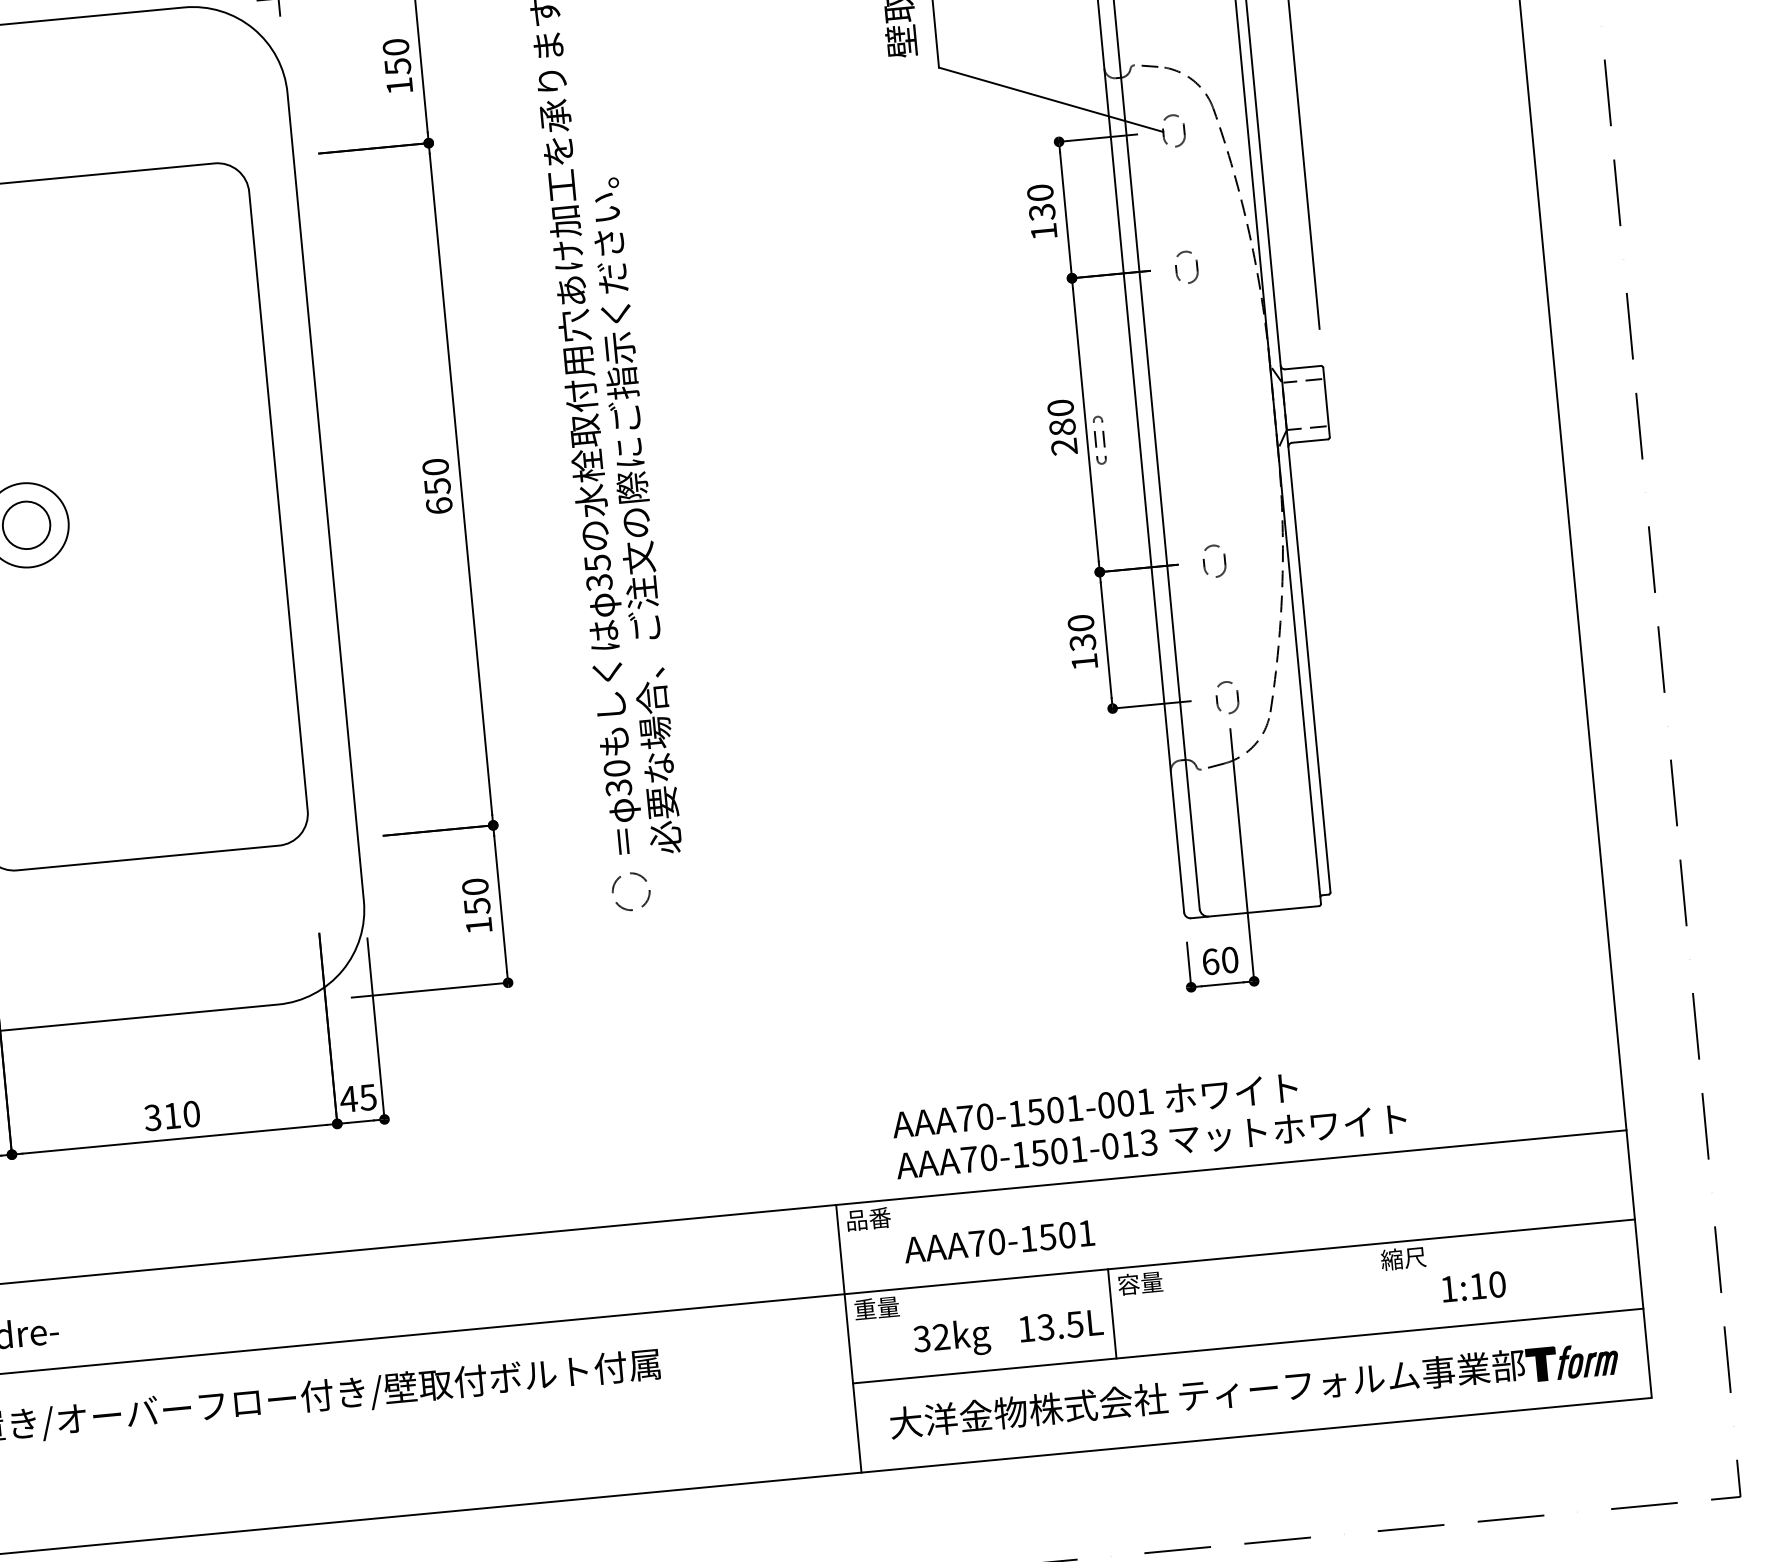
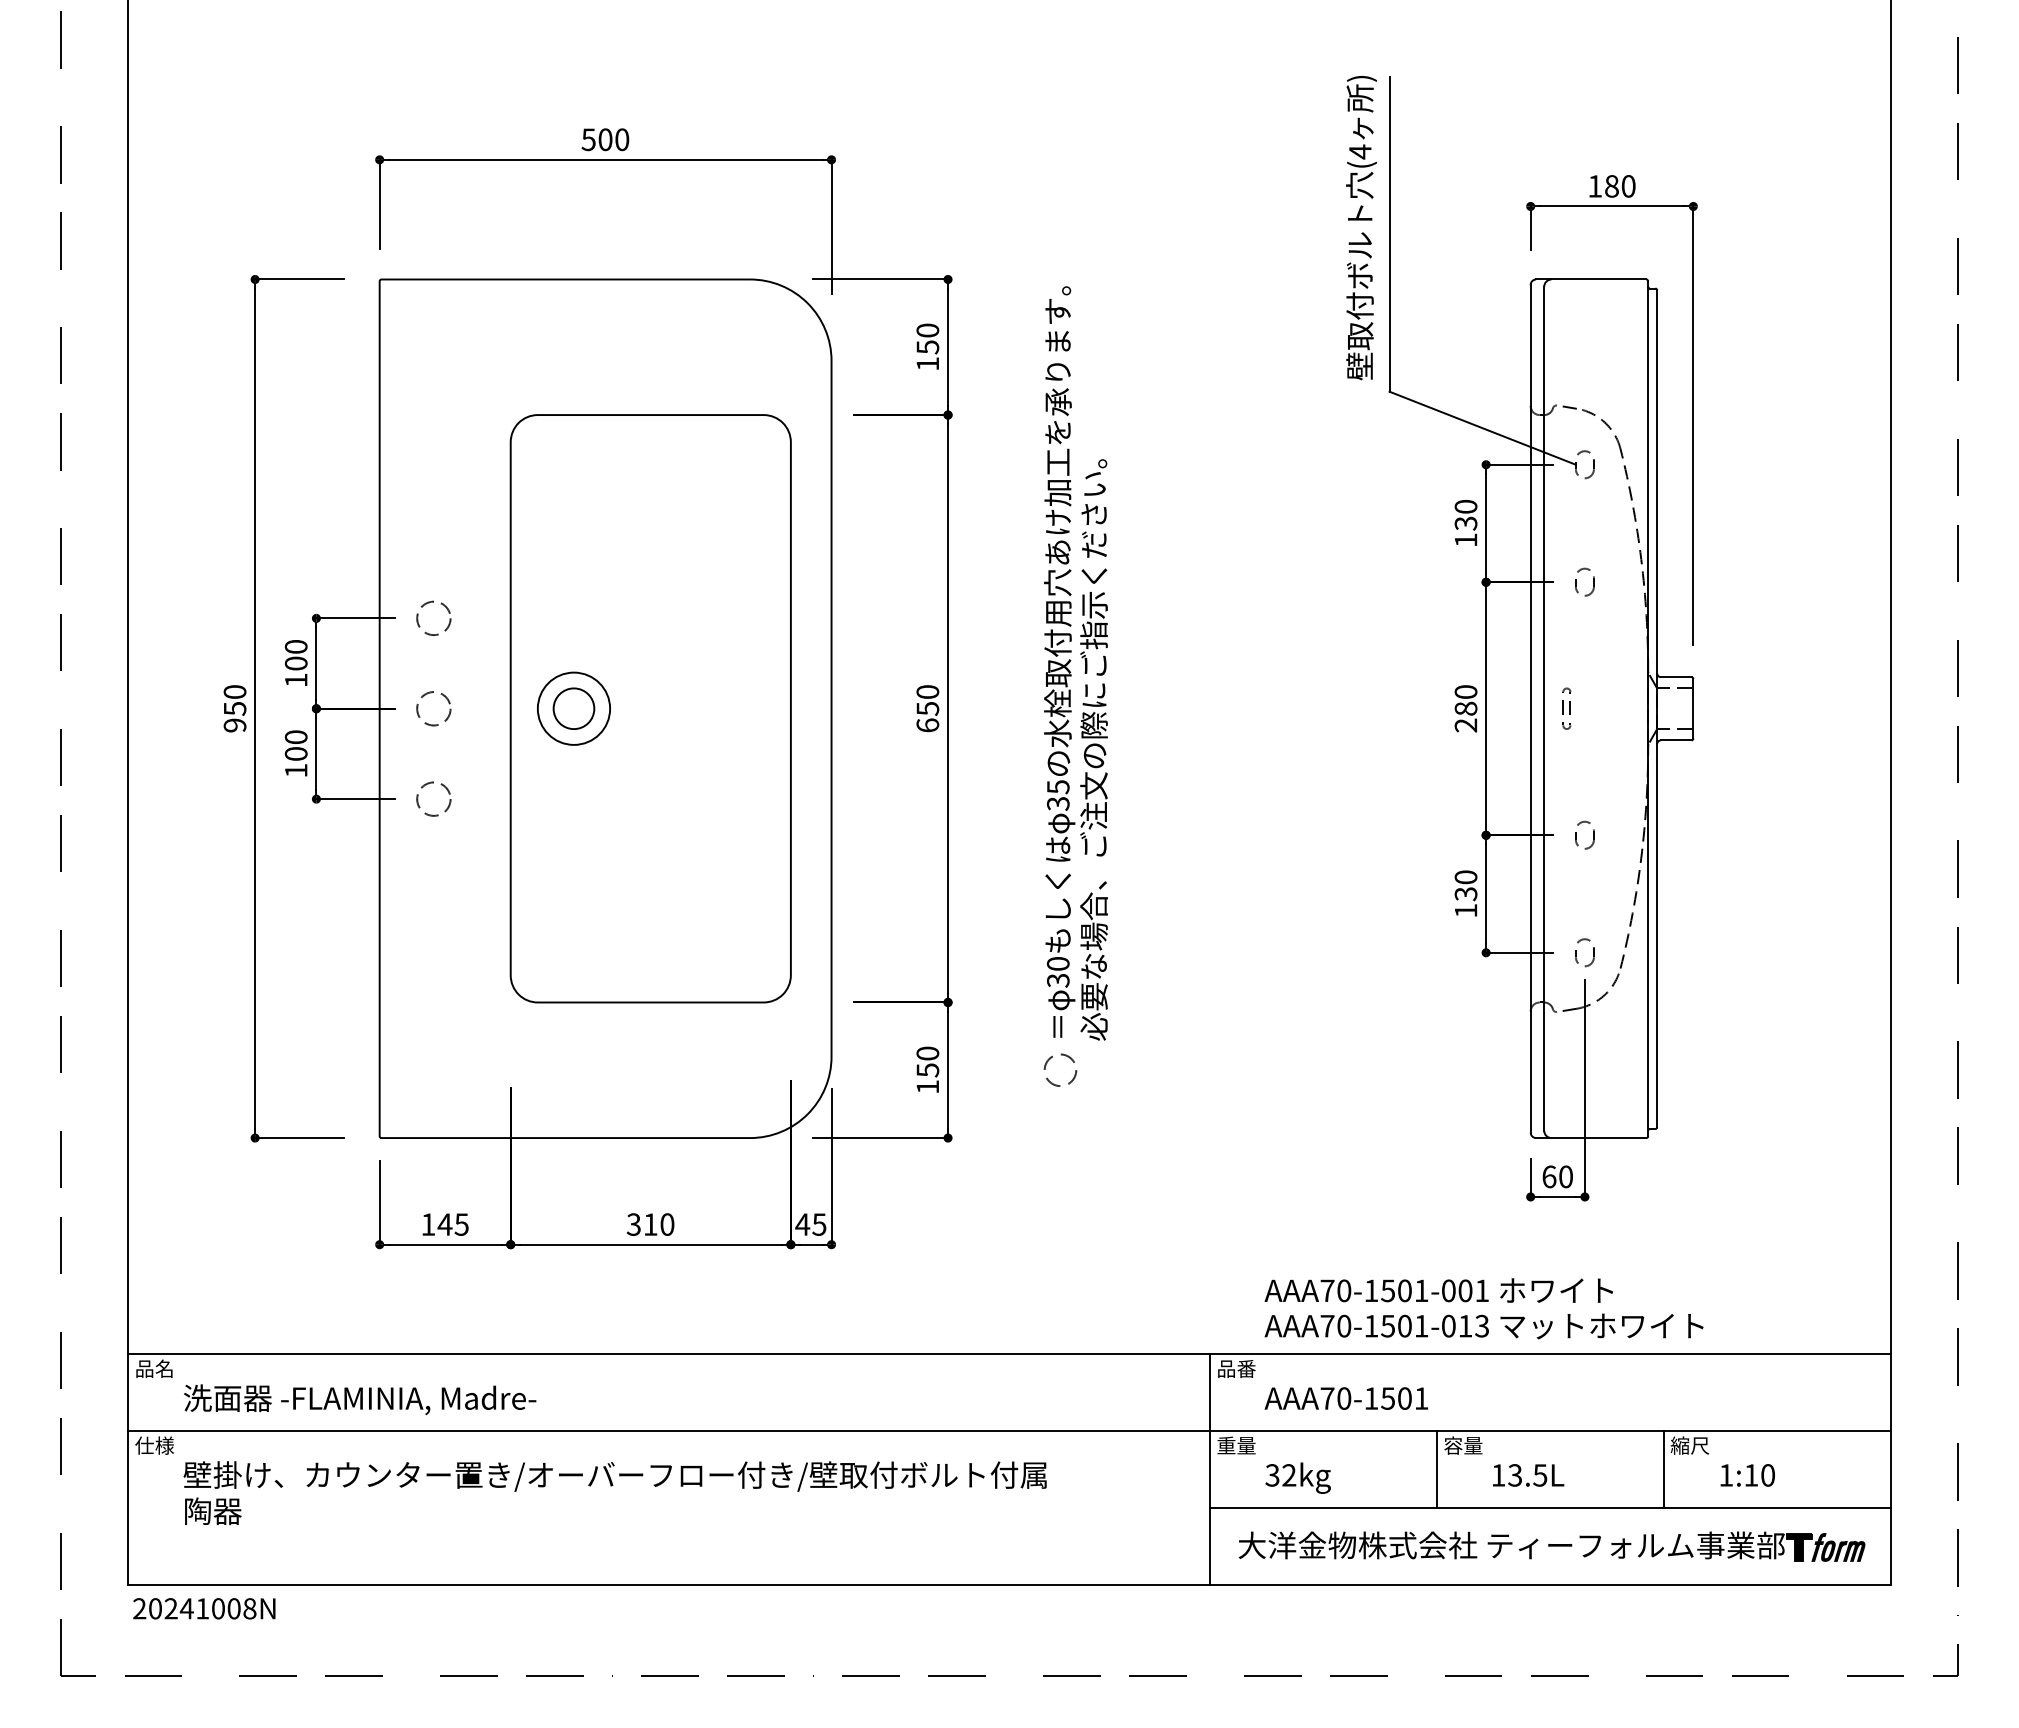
part: (1099, 440) -> (1566, 708), moved
line: (1375, 1288) -> (1663, 1468), added
text: (1061, 1325) -> (1528, 1475), moved

